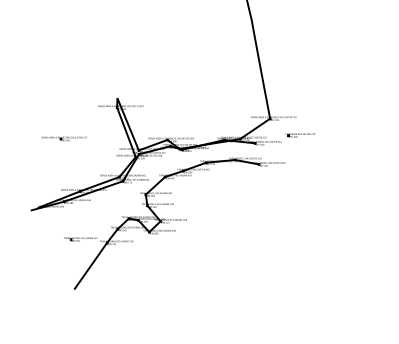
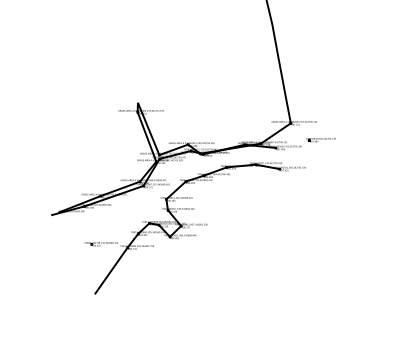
part: (64, 138) -> (84, 143), removed

